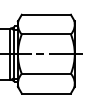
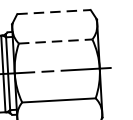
line: (46, 14) -> (54, 11), solid -> dashed
line: (46, 34) -> (55, 41), solid -> dashed

